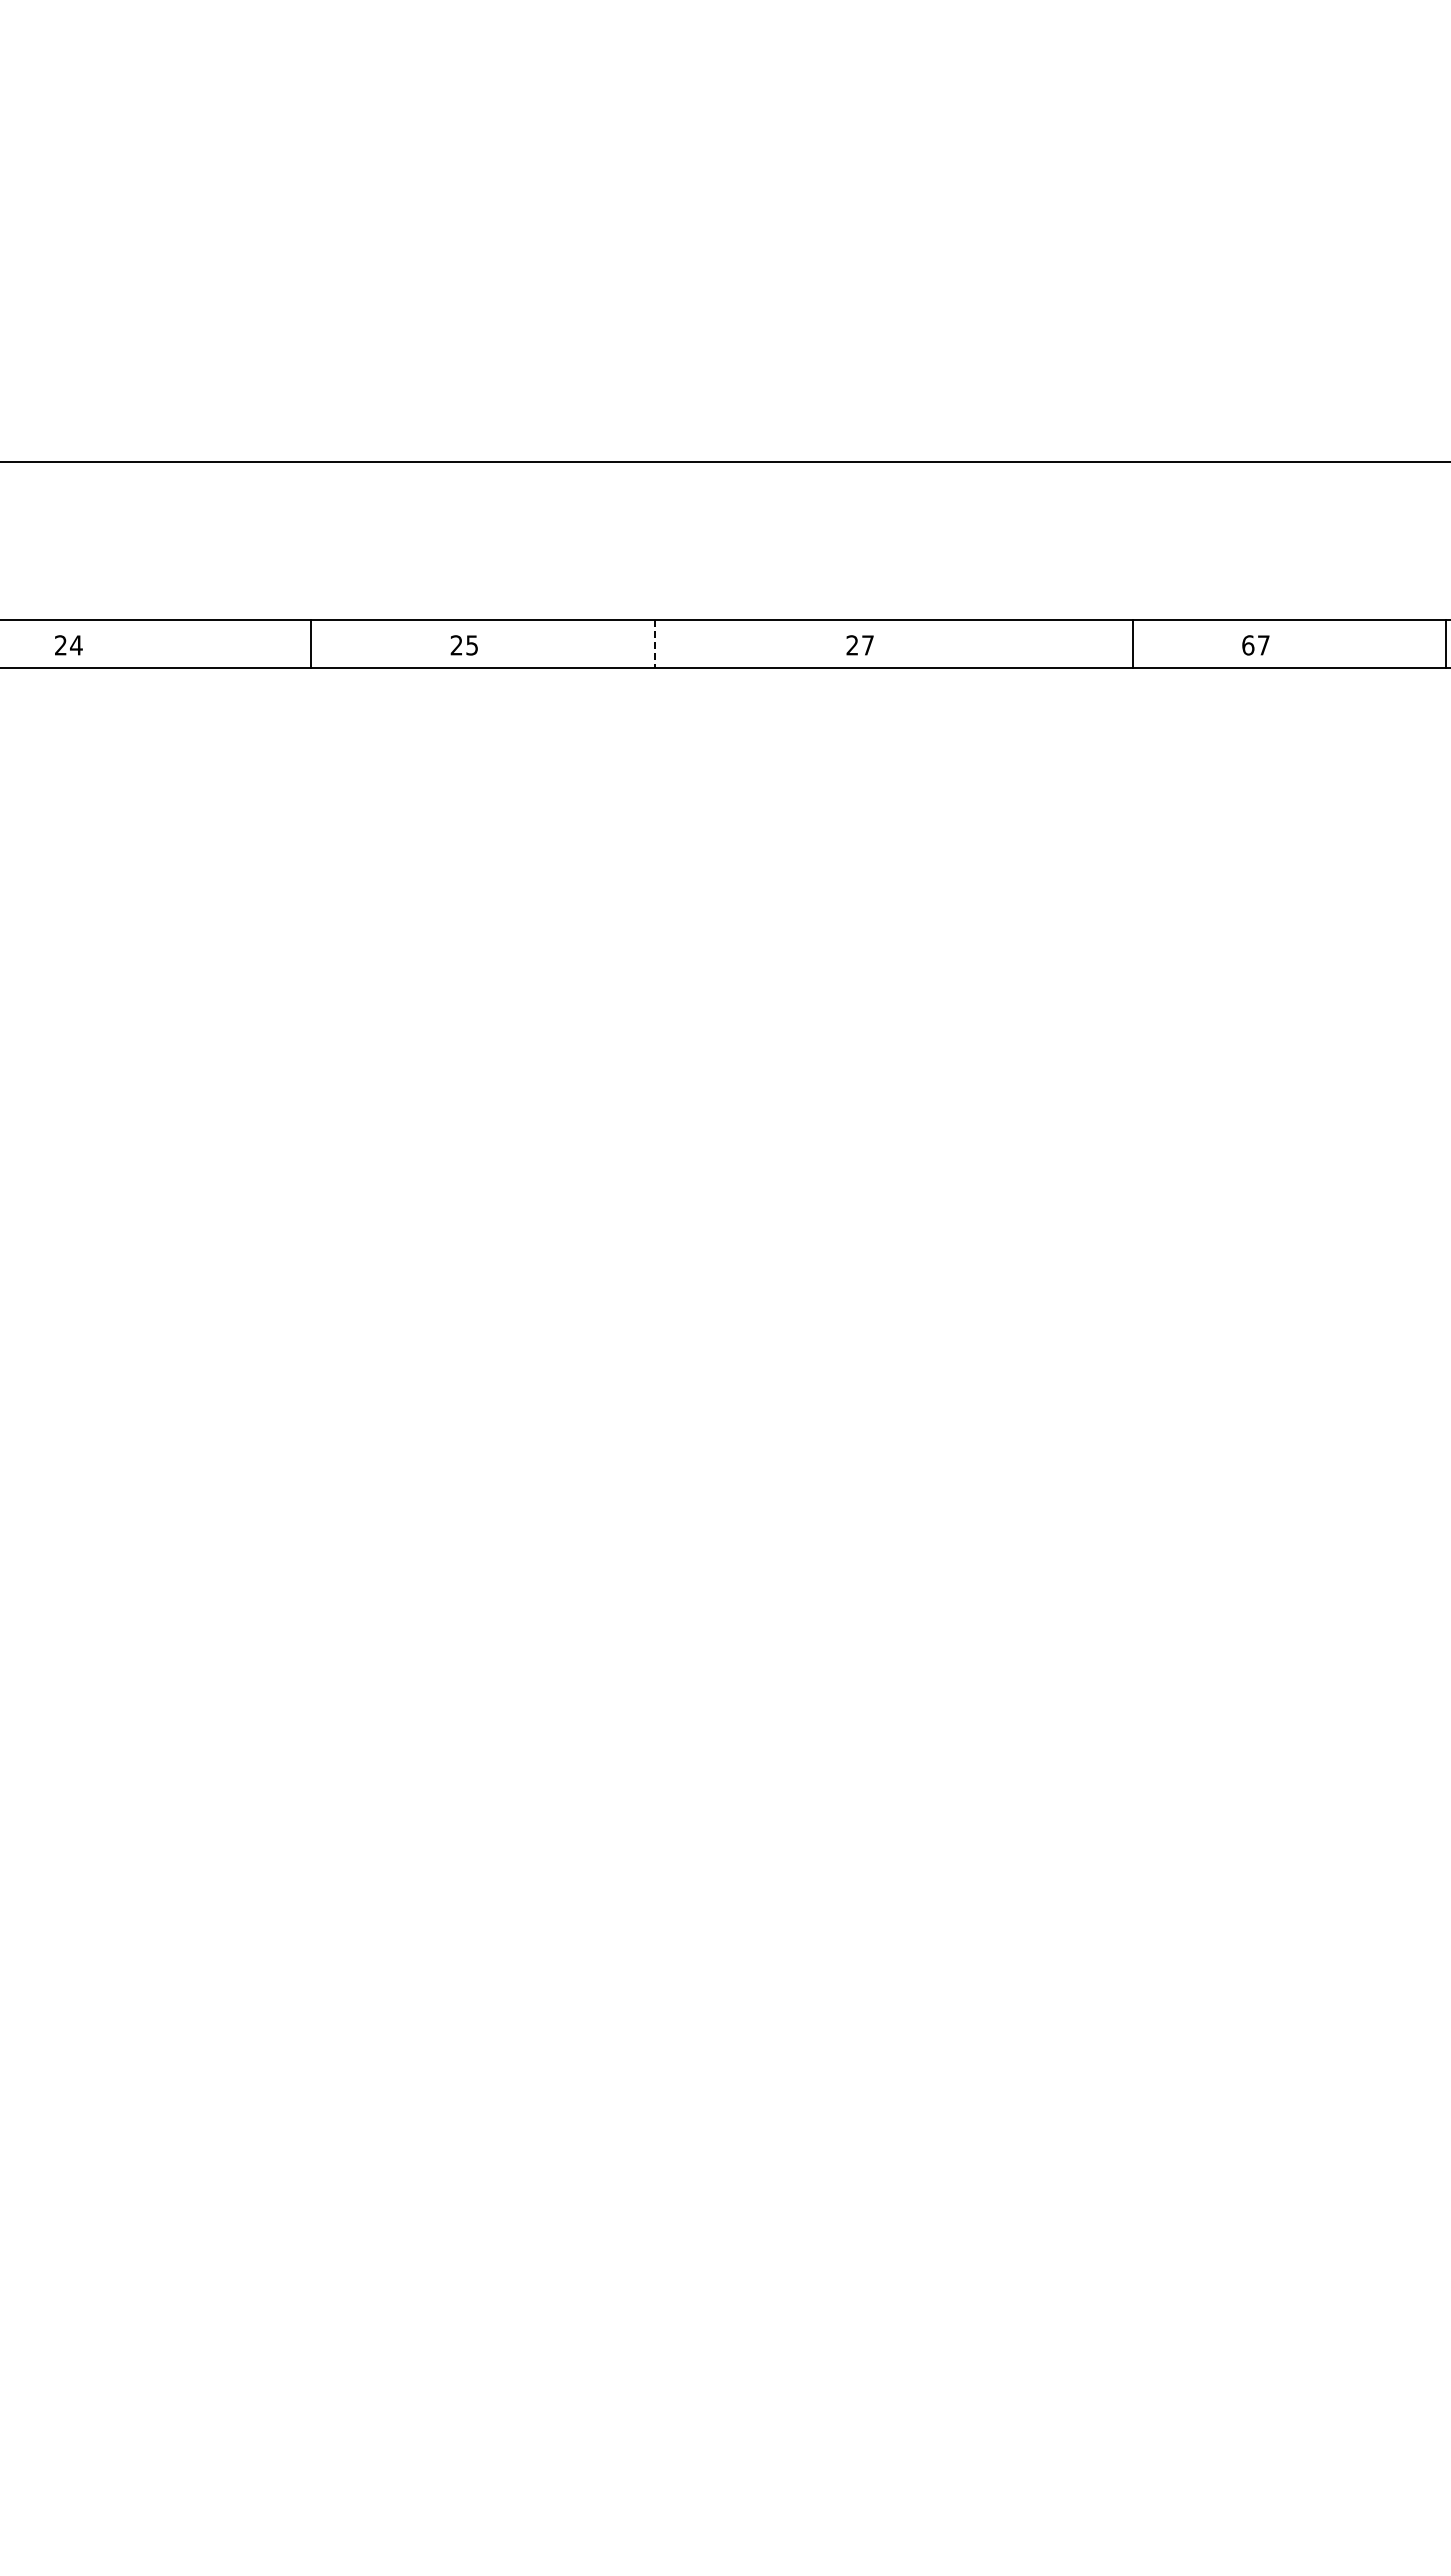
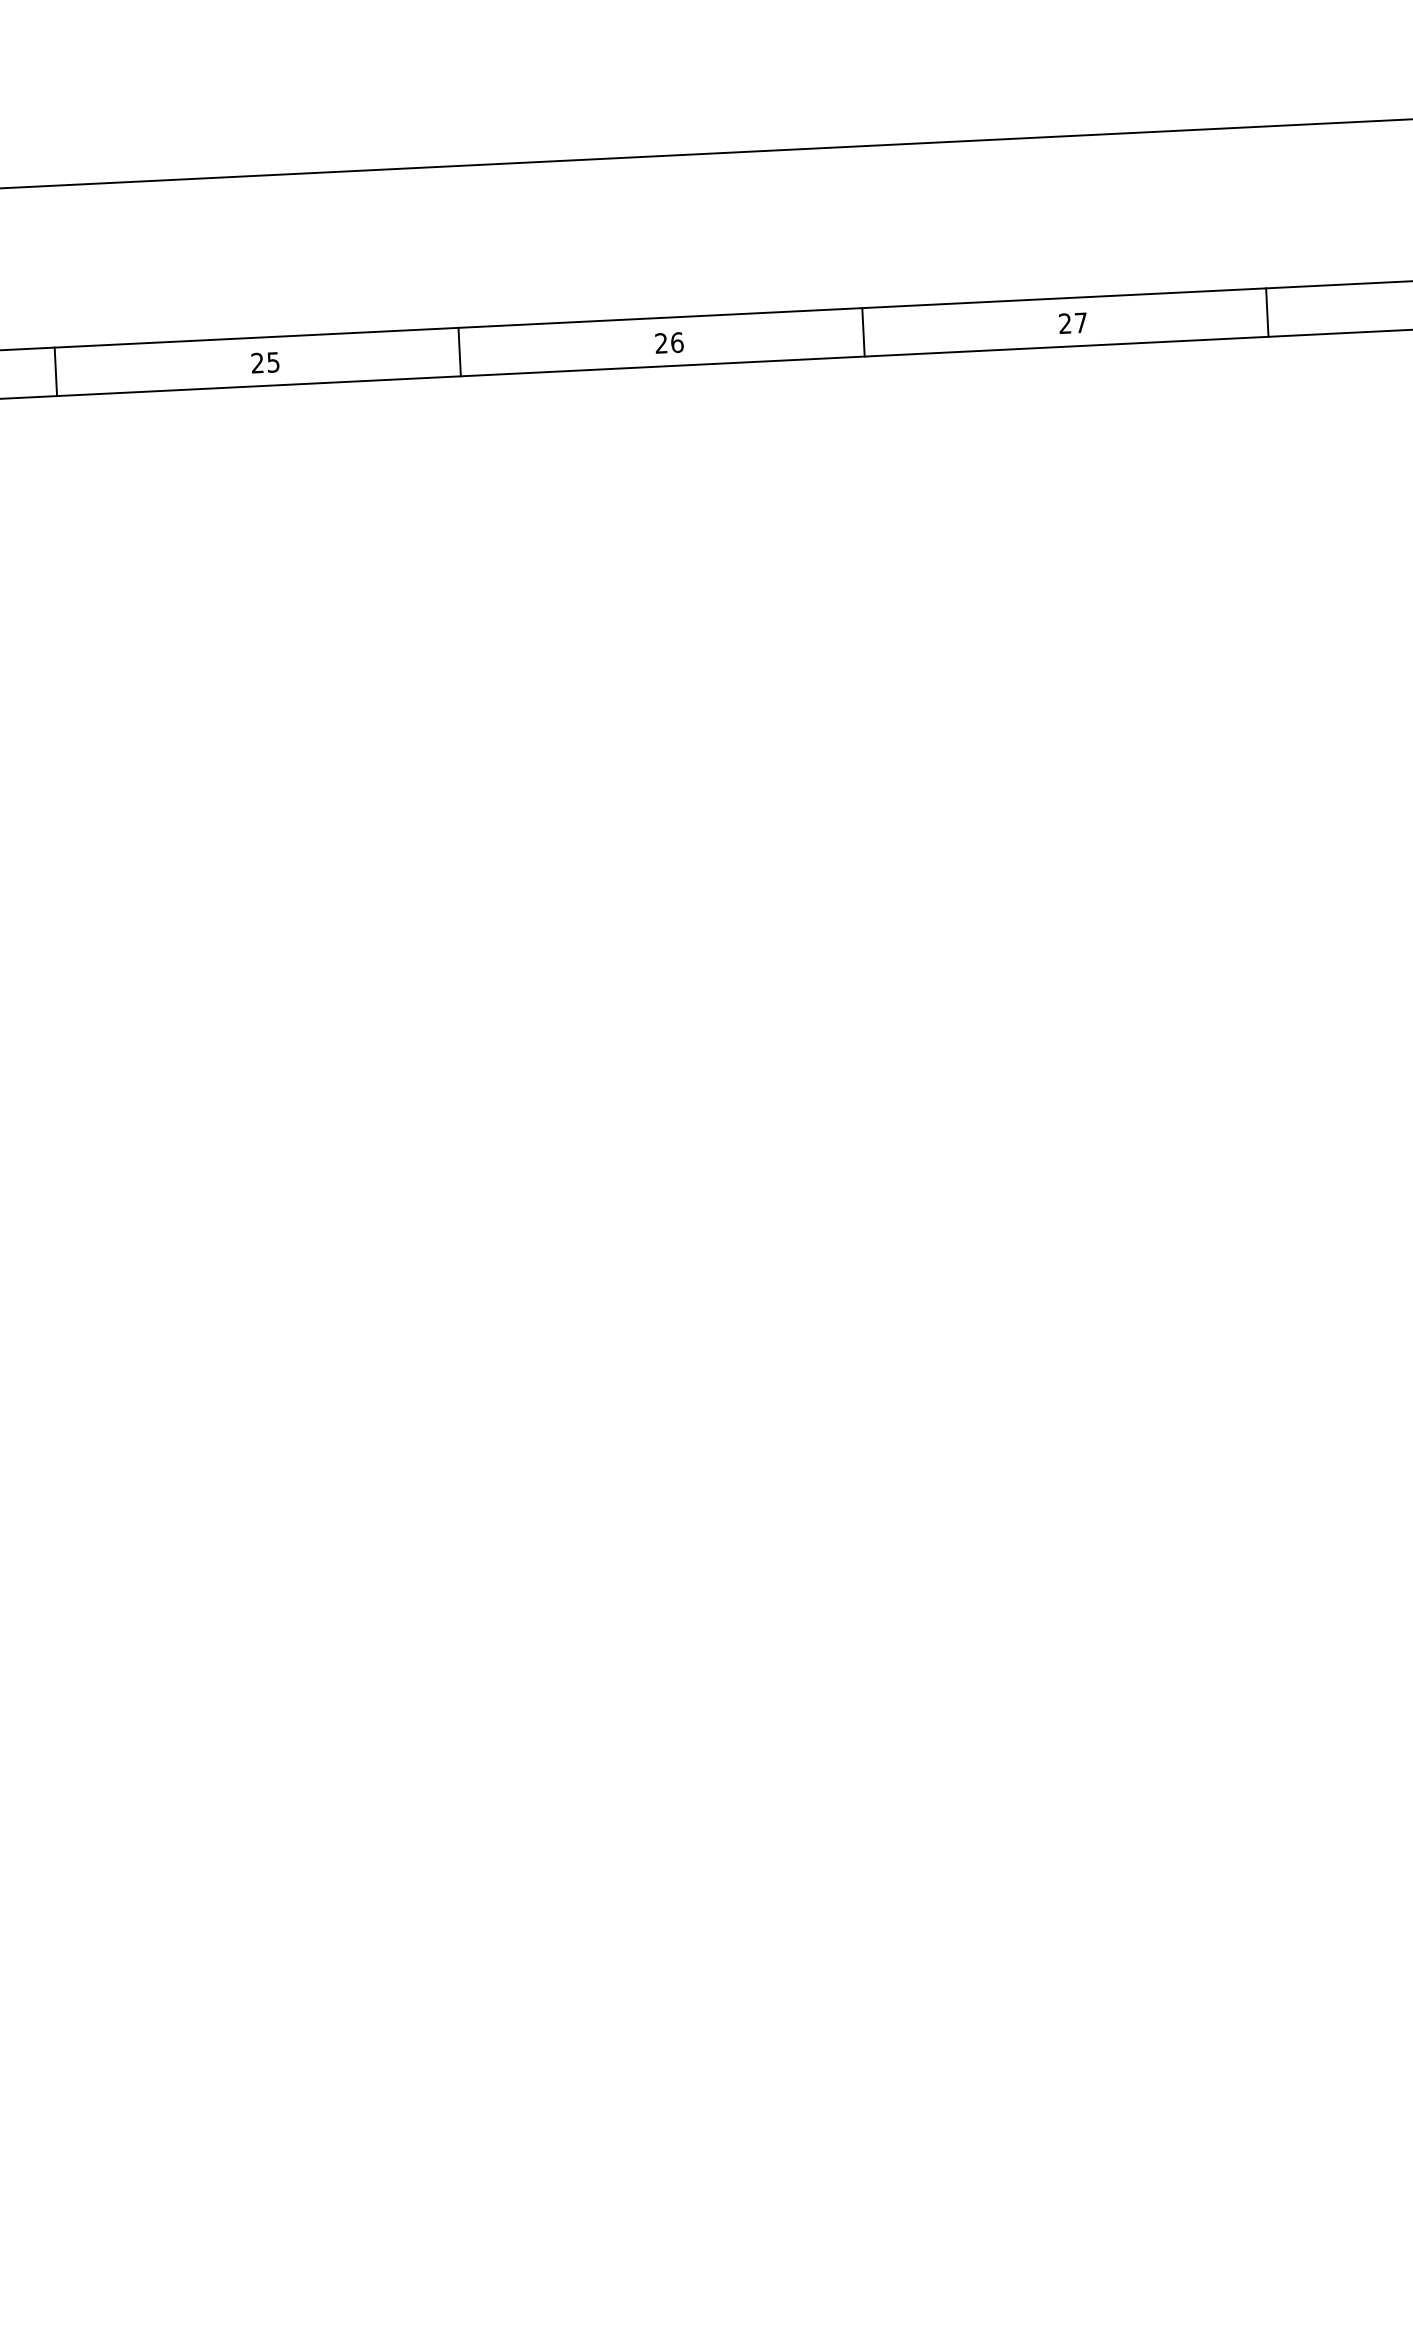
line: (311, 643) -> (56, 371), moved
line: (1132, 643) -> (863, 331), moved
line: (654, 644) -> (459, 352), dashed -> solid
text: (868, 645) -> (677, 342), 27 -> 26
text: (1248, 645) -> (1065, 323), 67 -> 27

